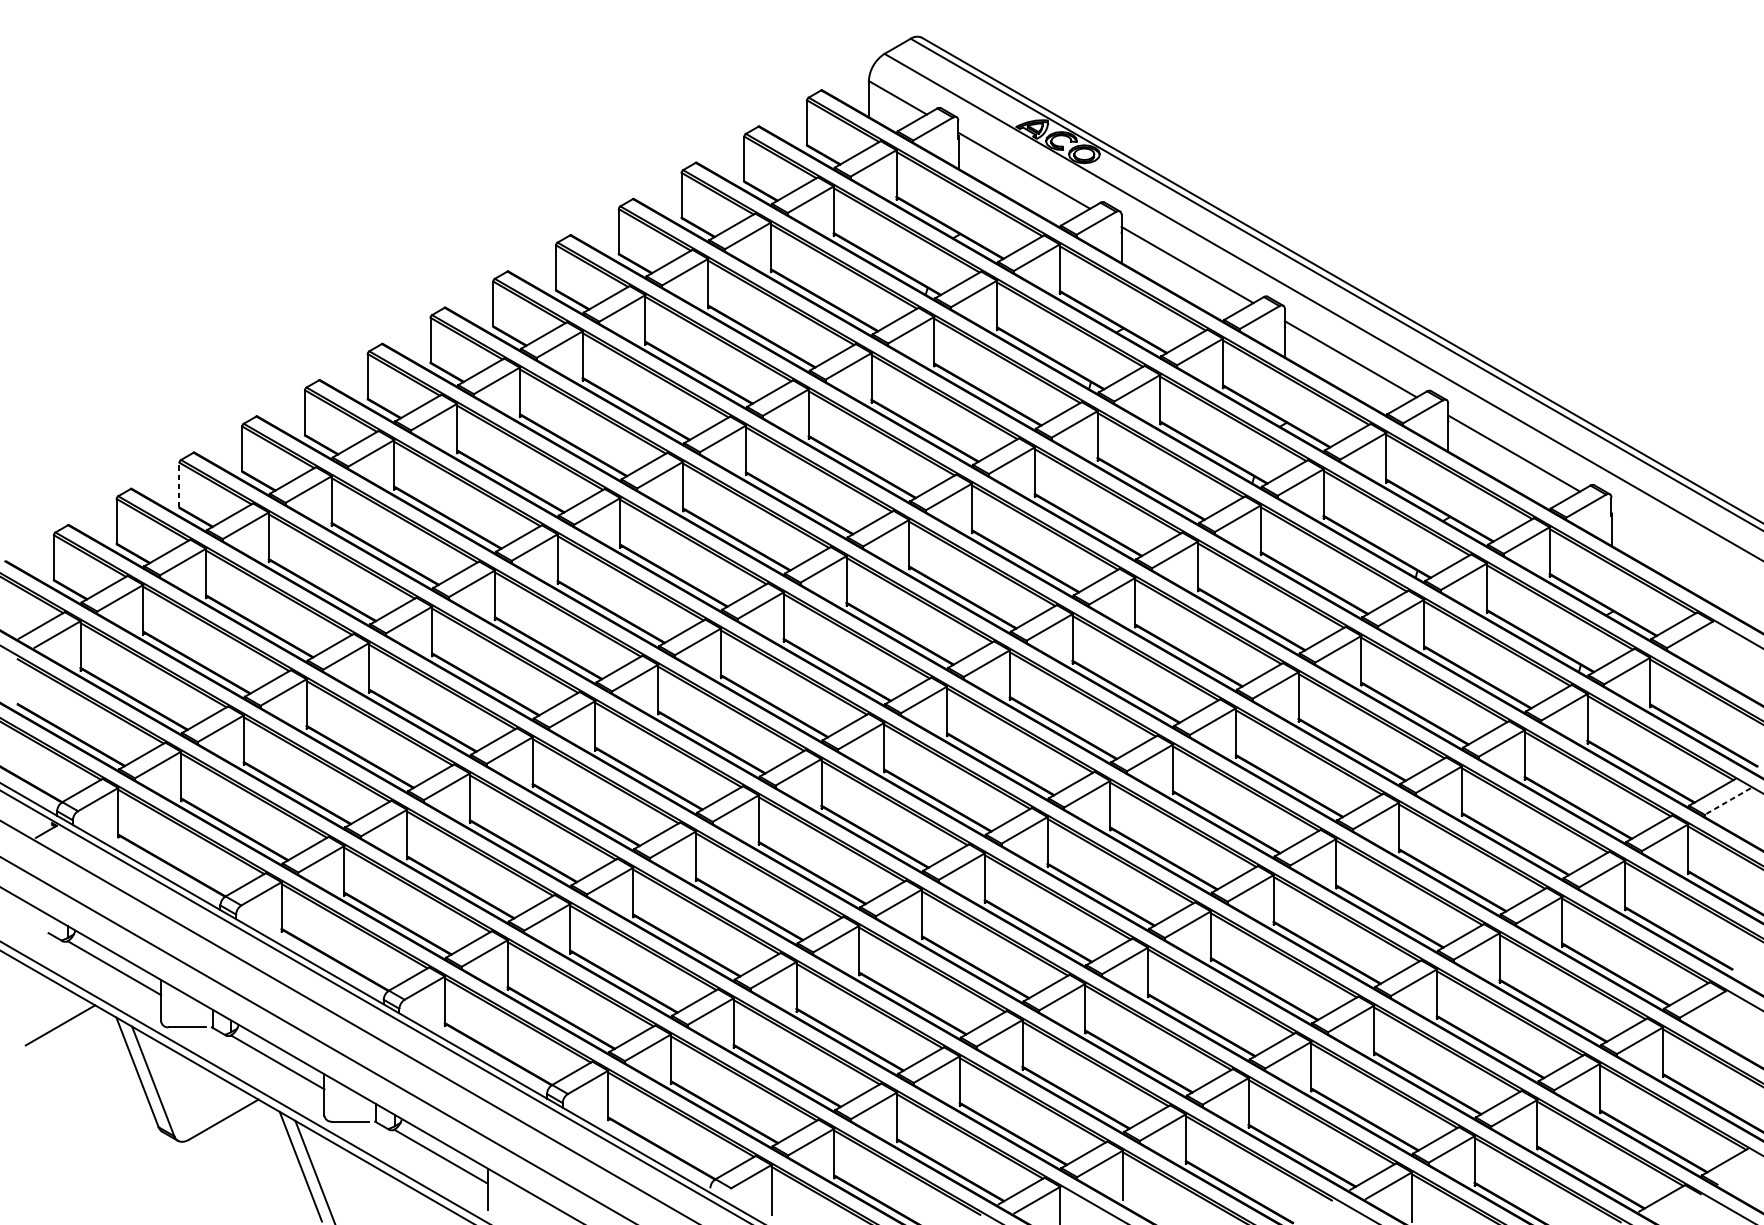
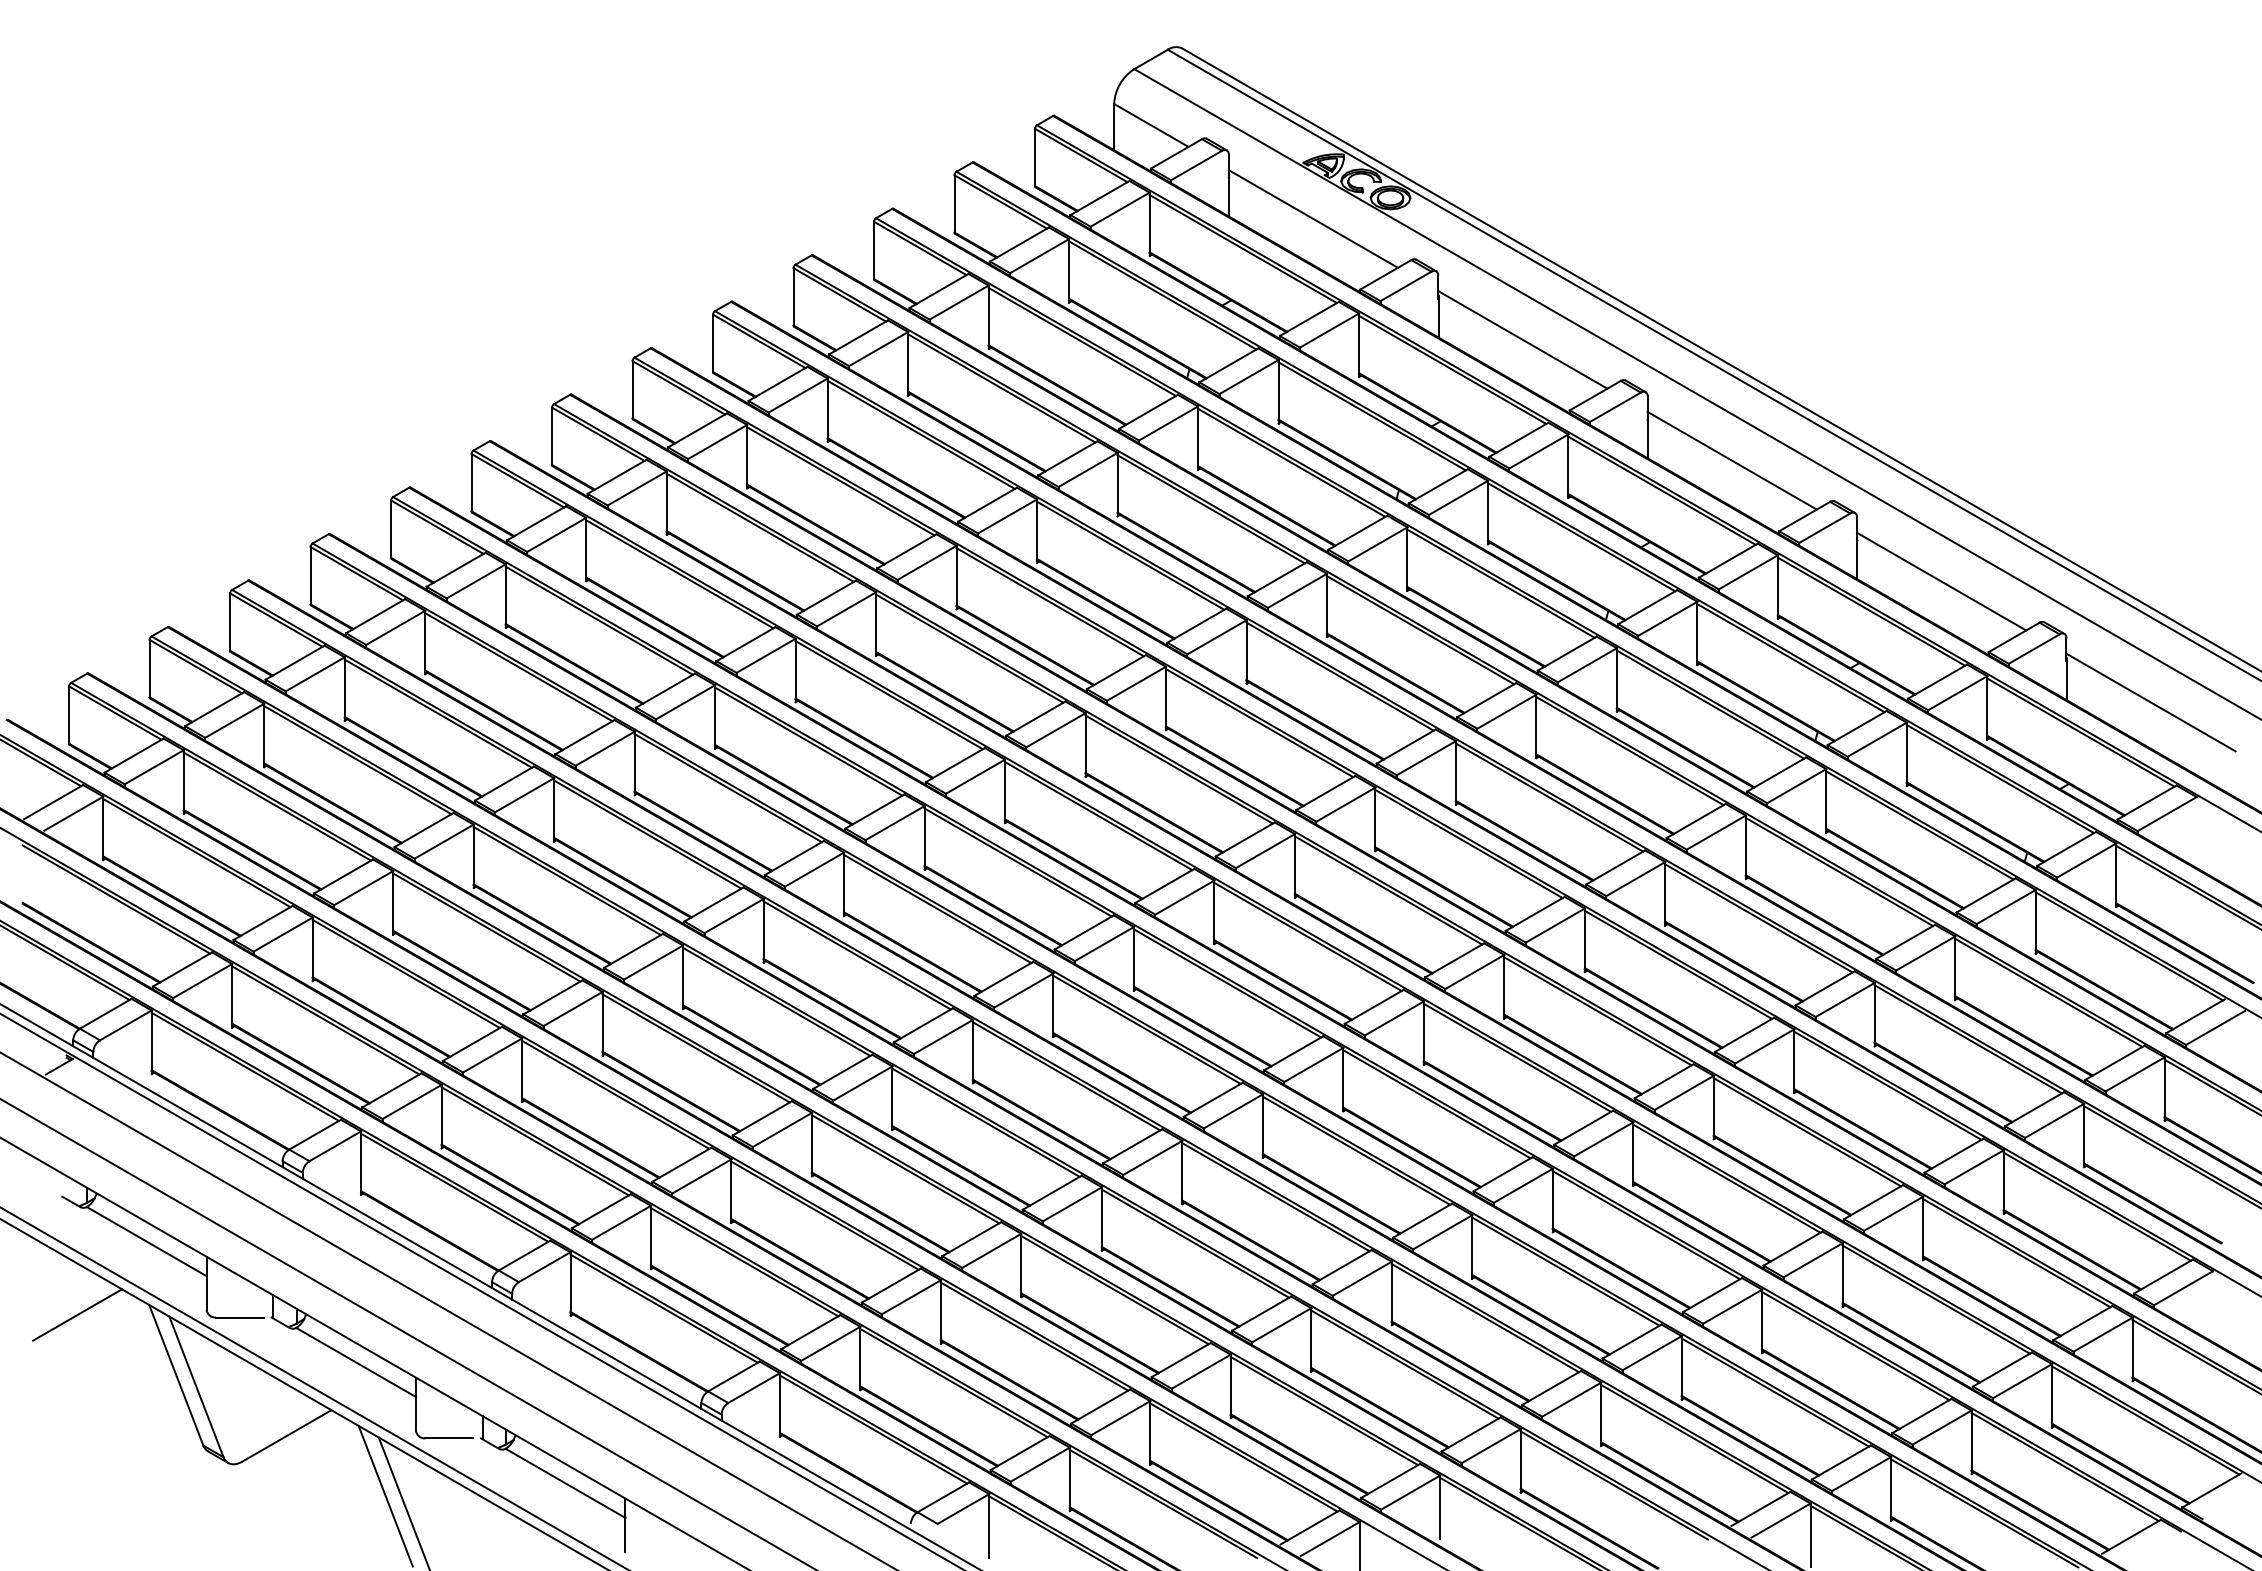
line: (179, 485) -> (230, 622), dashed -> solid
line: (1677, 547) -> (2150, 702), added
line: (1727, 801) -> (2215, 1028), dashed -> solid

